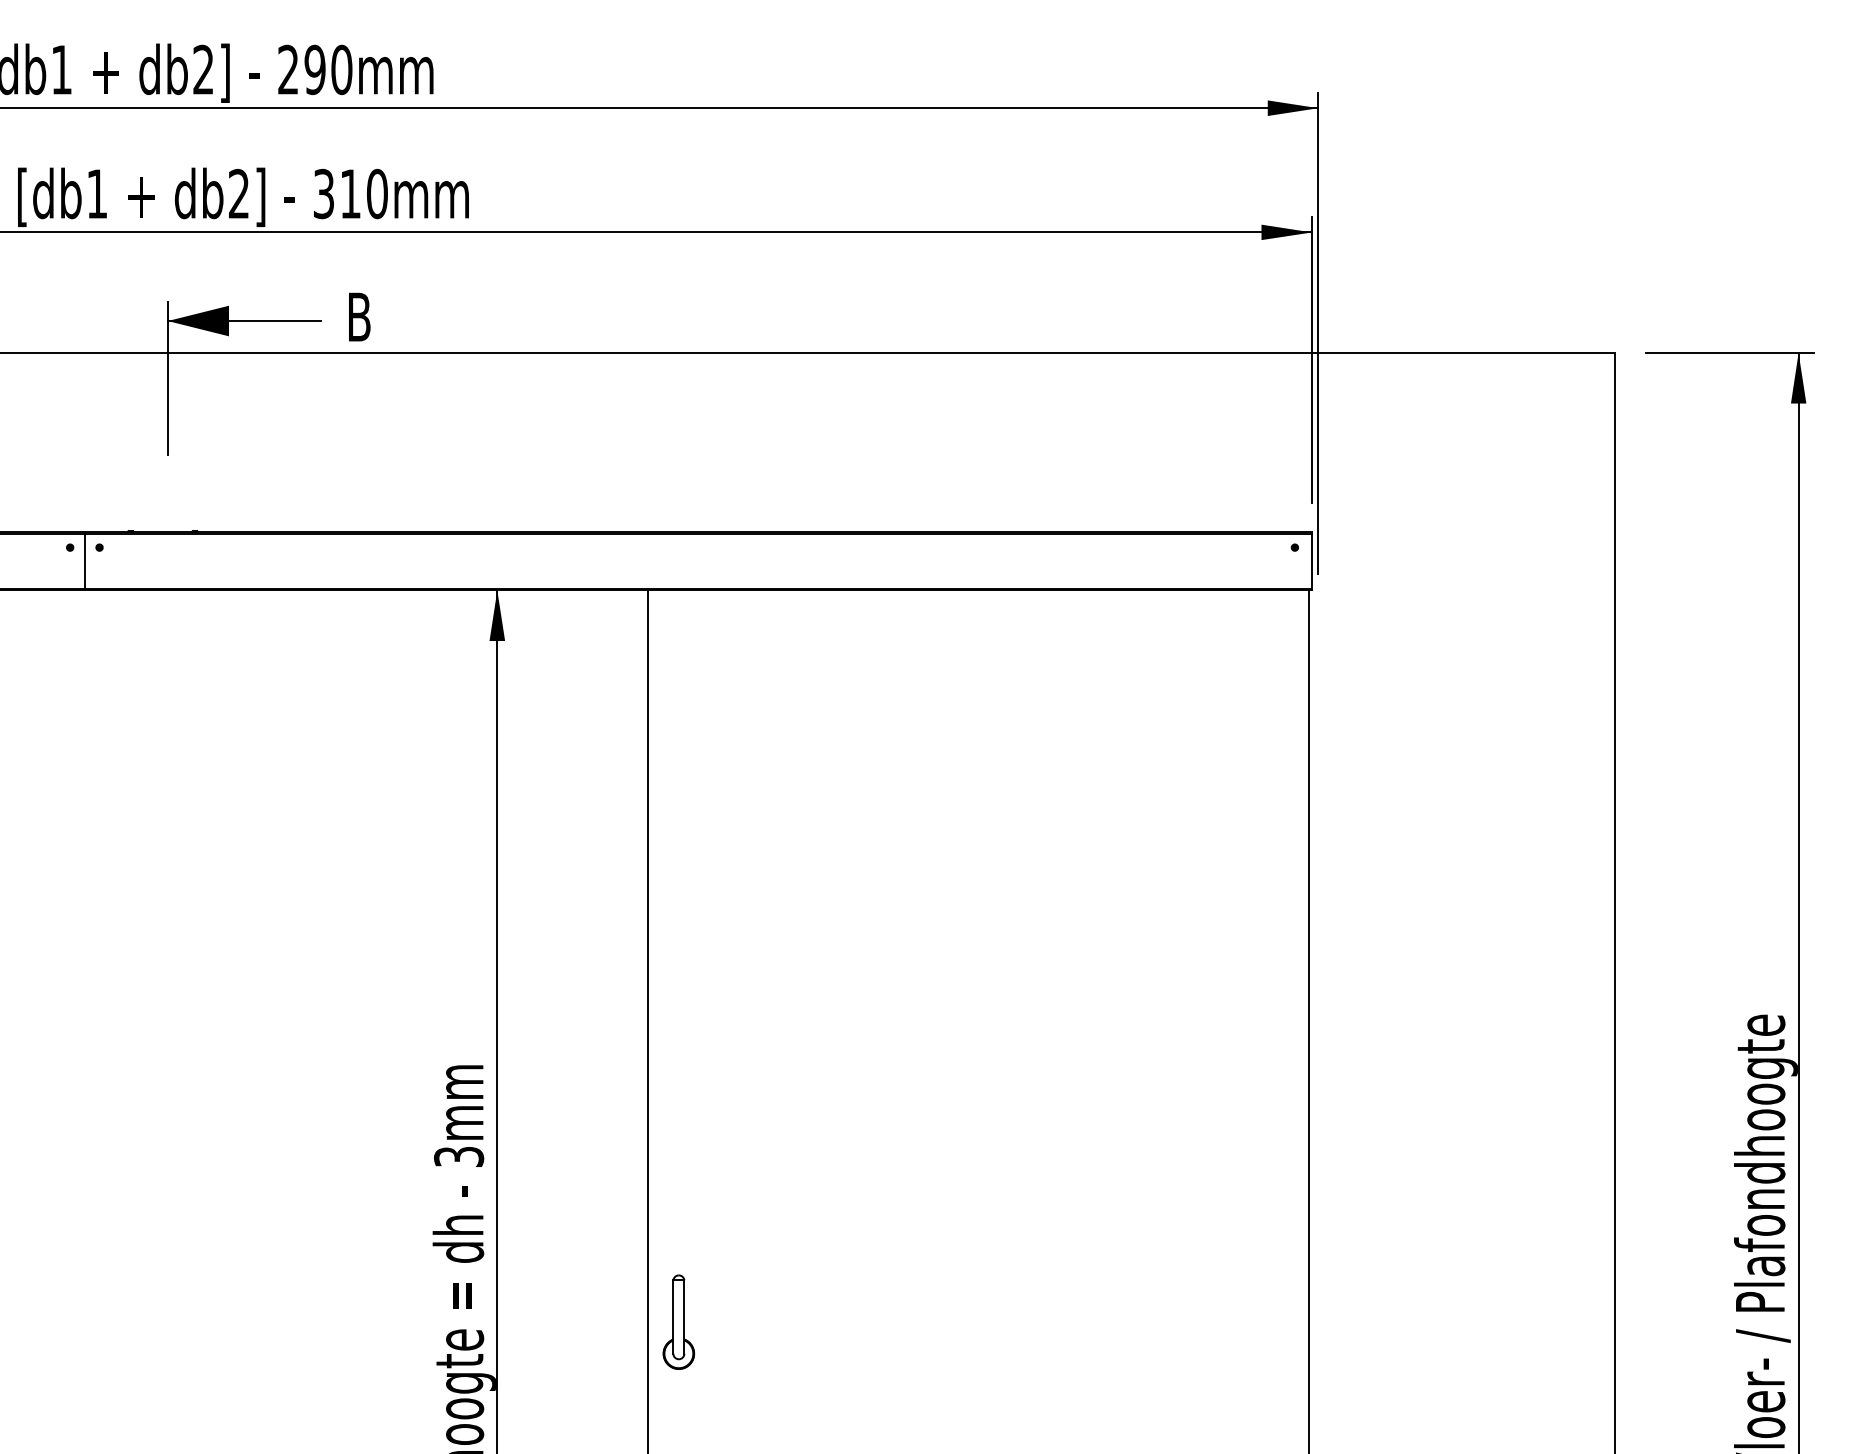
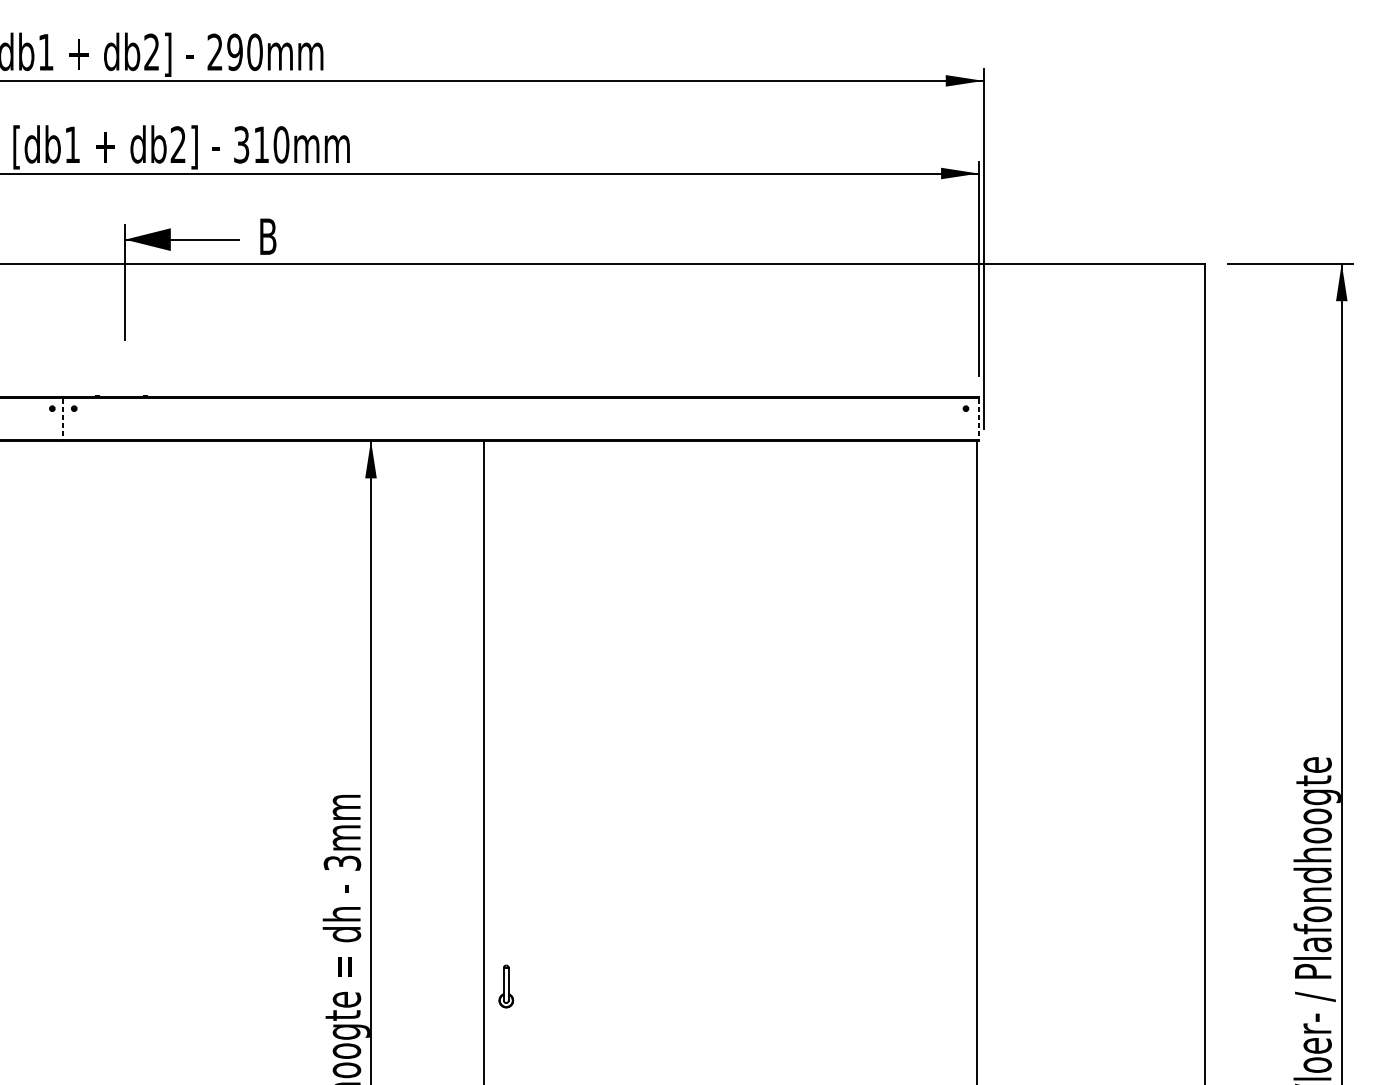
line: (84, 561) -> (63, 419), solid -> dashed
line: (1312, 562) -> (979, 419), solid -> dashed
part: (678, 1321) -> (506, 985), size x0.6

